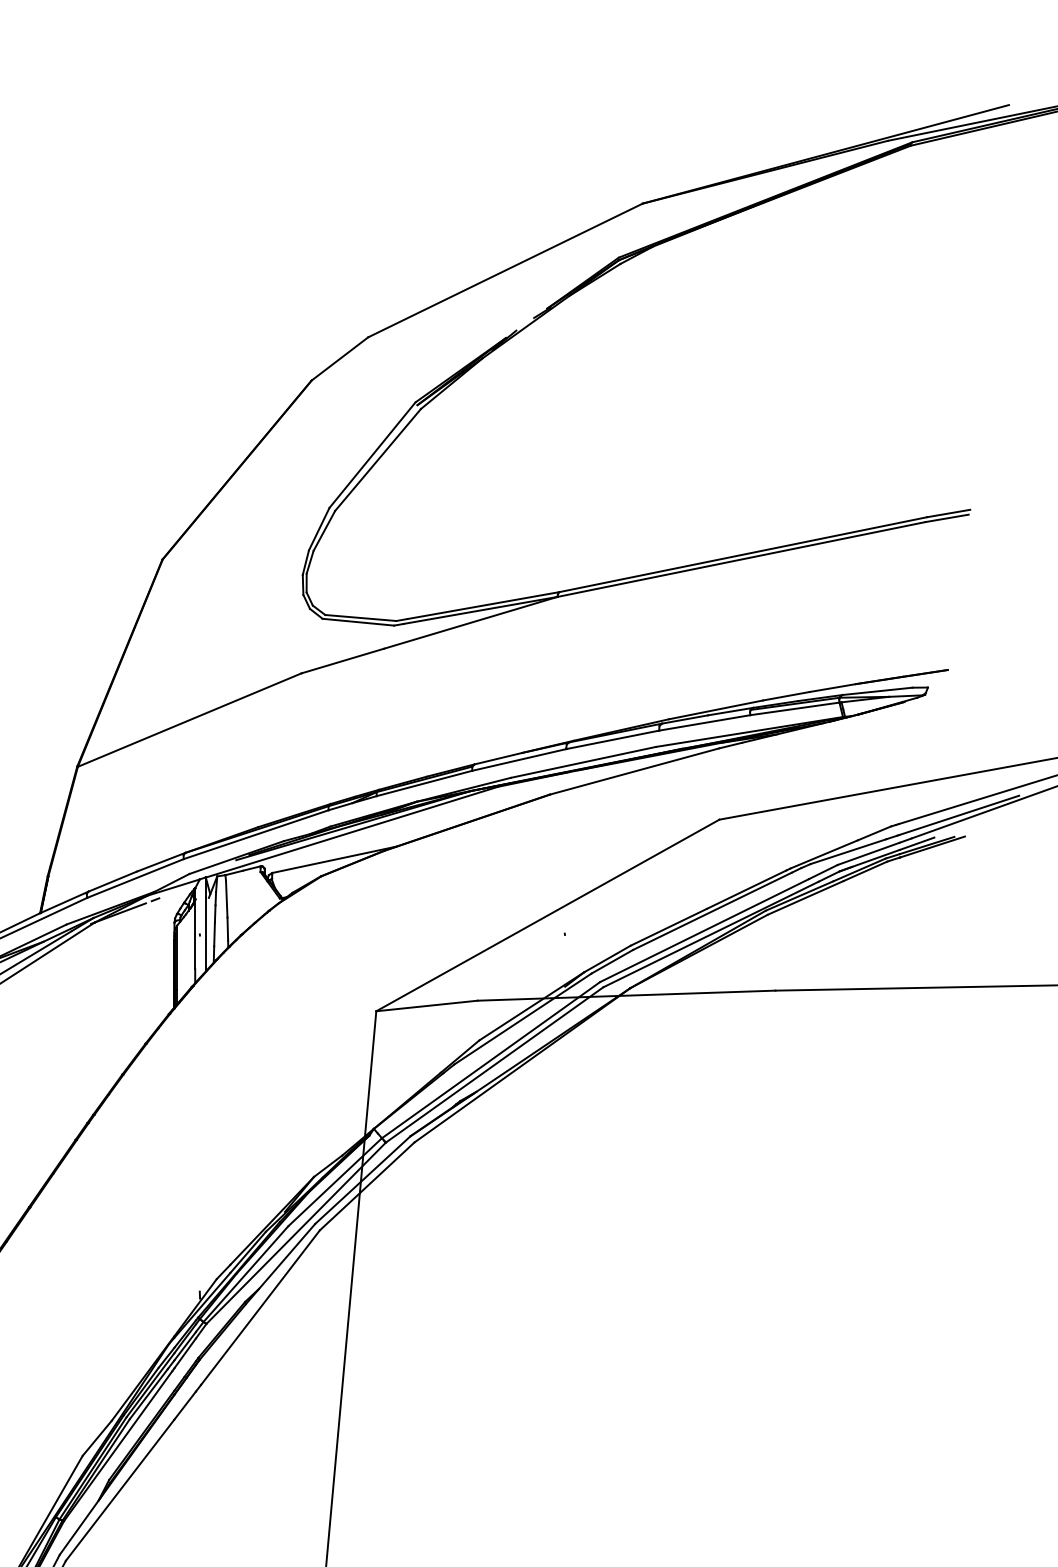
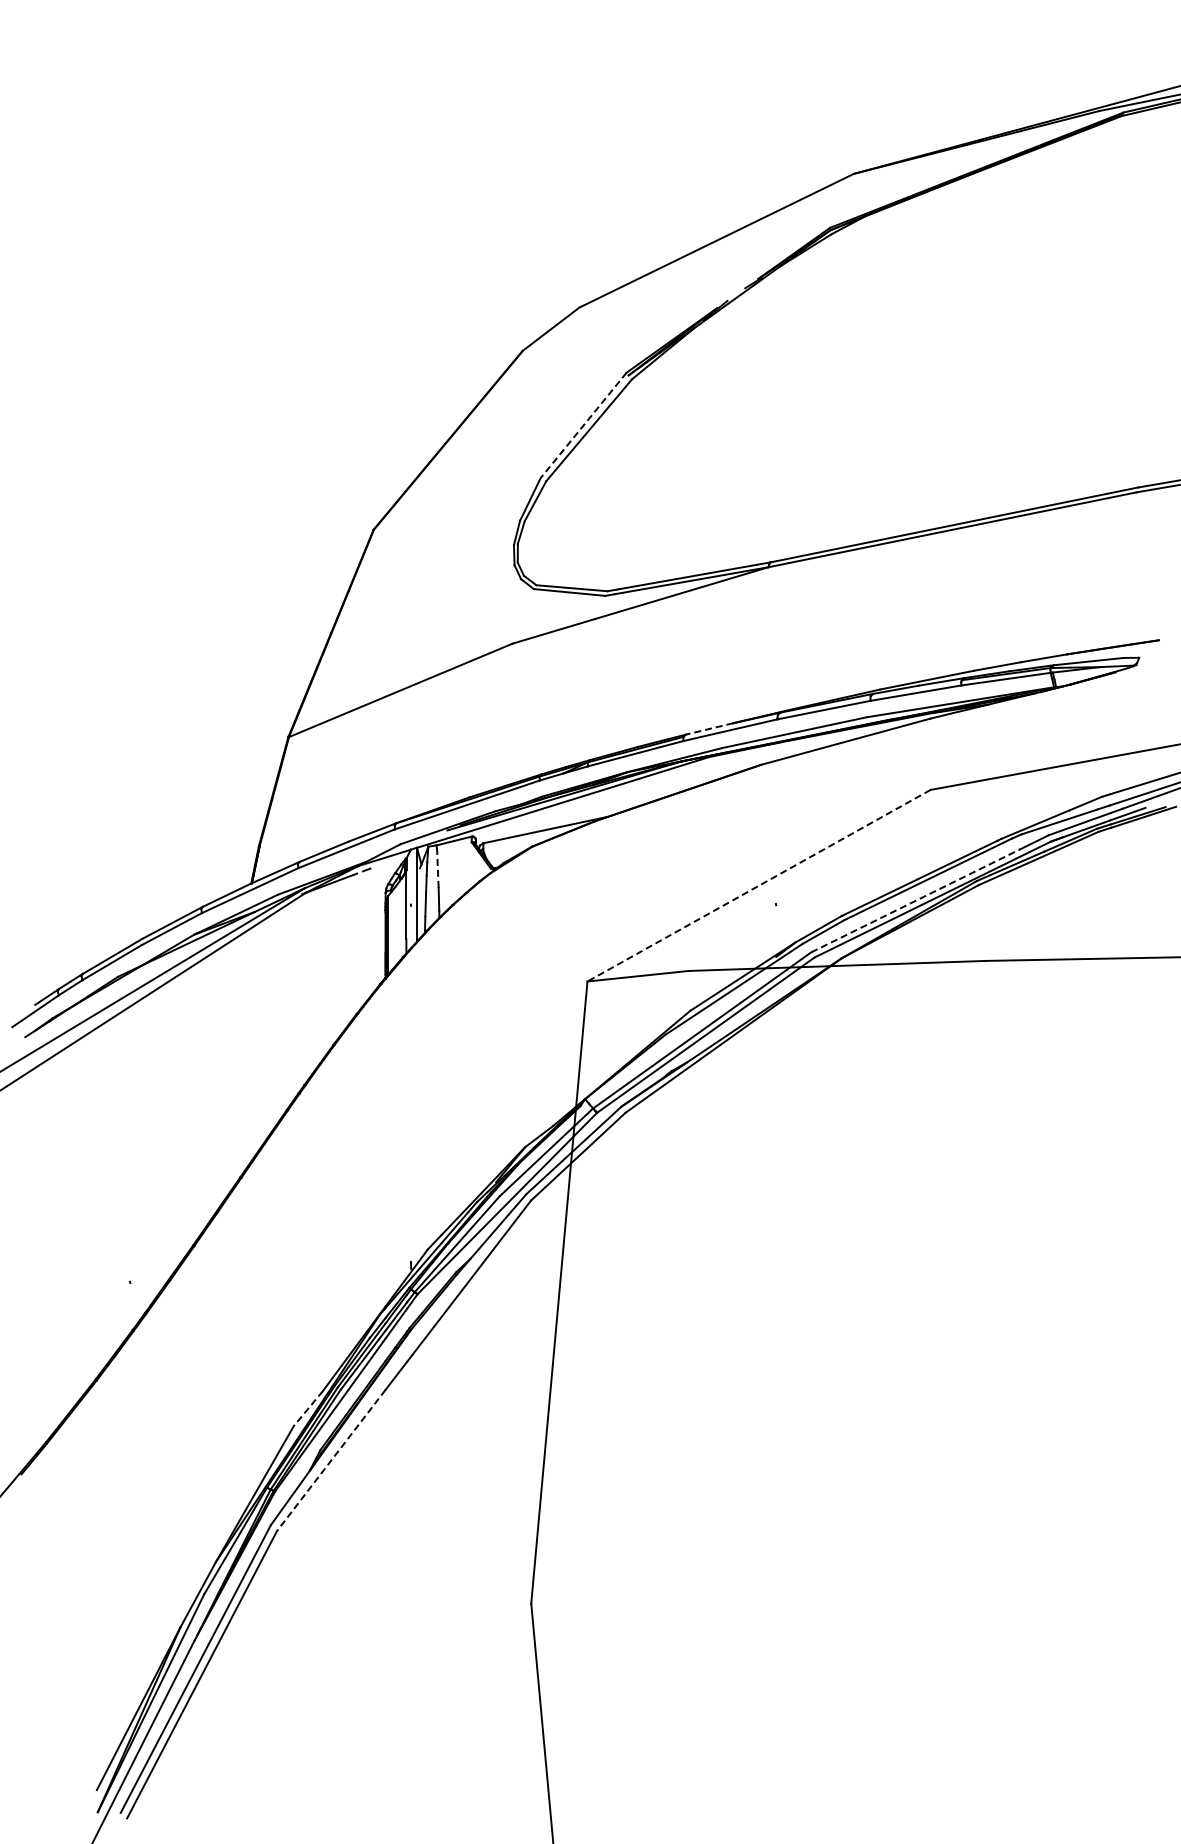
line: (372, 455) -> (583, 425), solid -> dashed
line: (498, 759) -> (709, 729), solid -> dashed
line: (226, 898) -> (437, 868), solid -> dashed
line: (548, 915) -> (759, 885), solid -> dashed
line: (705, 930) -> (916, 900), solid -> dashed
line: (97, 1438) -> (308, 1408), solid -> dashed
line: (119, 1490) -> (330, 1460), solid -> dashed

